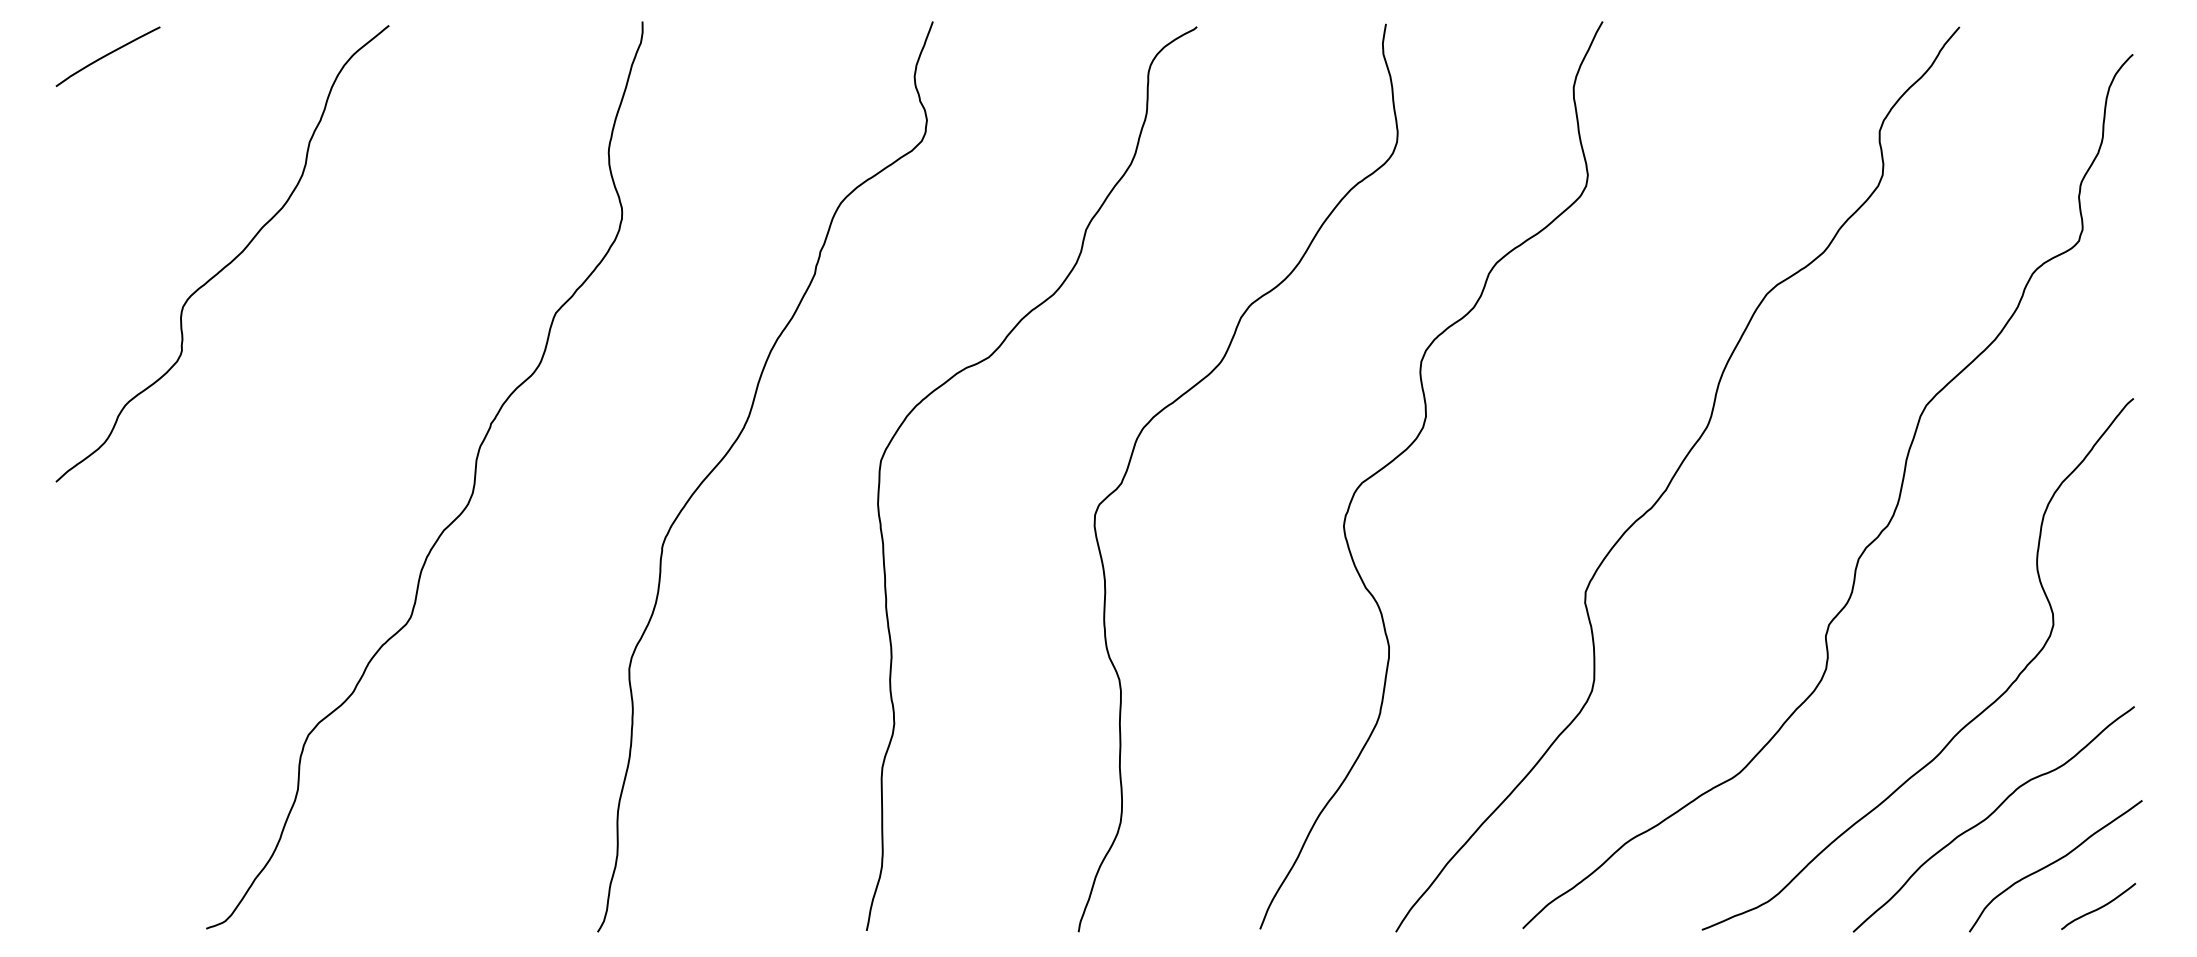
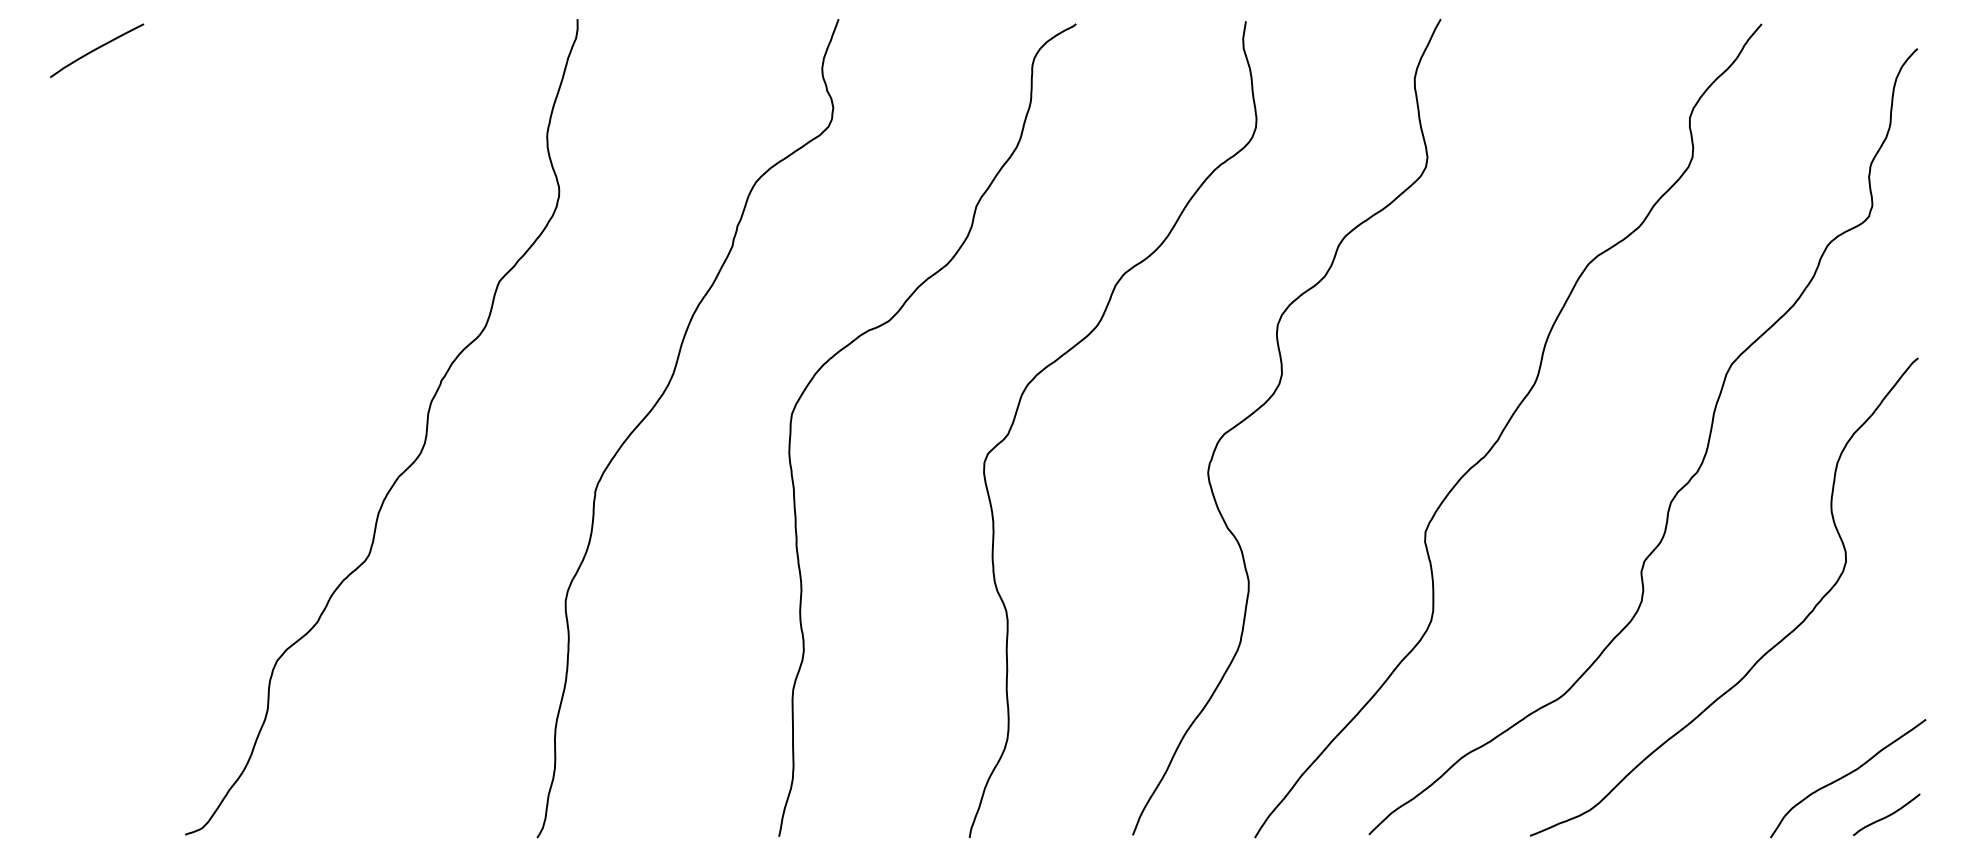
curve: (230, 261) -> (207, 234), removed
curve: (1990, 816) -> (1789, 733), removed

